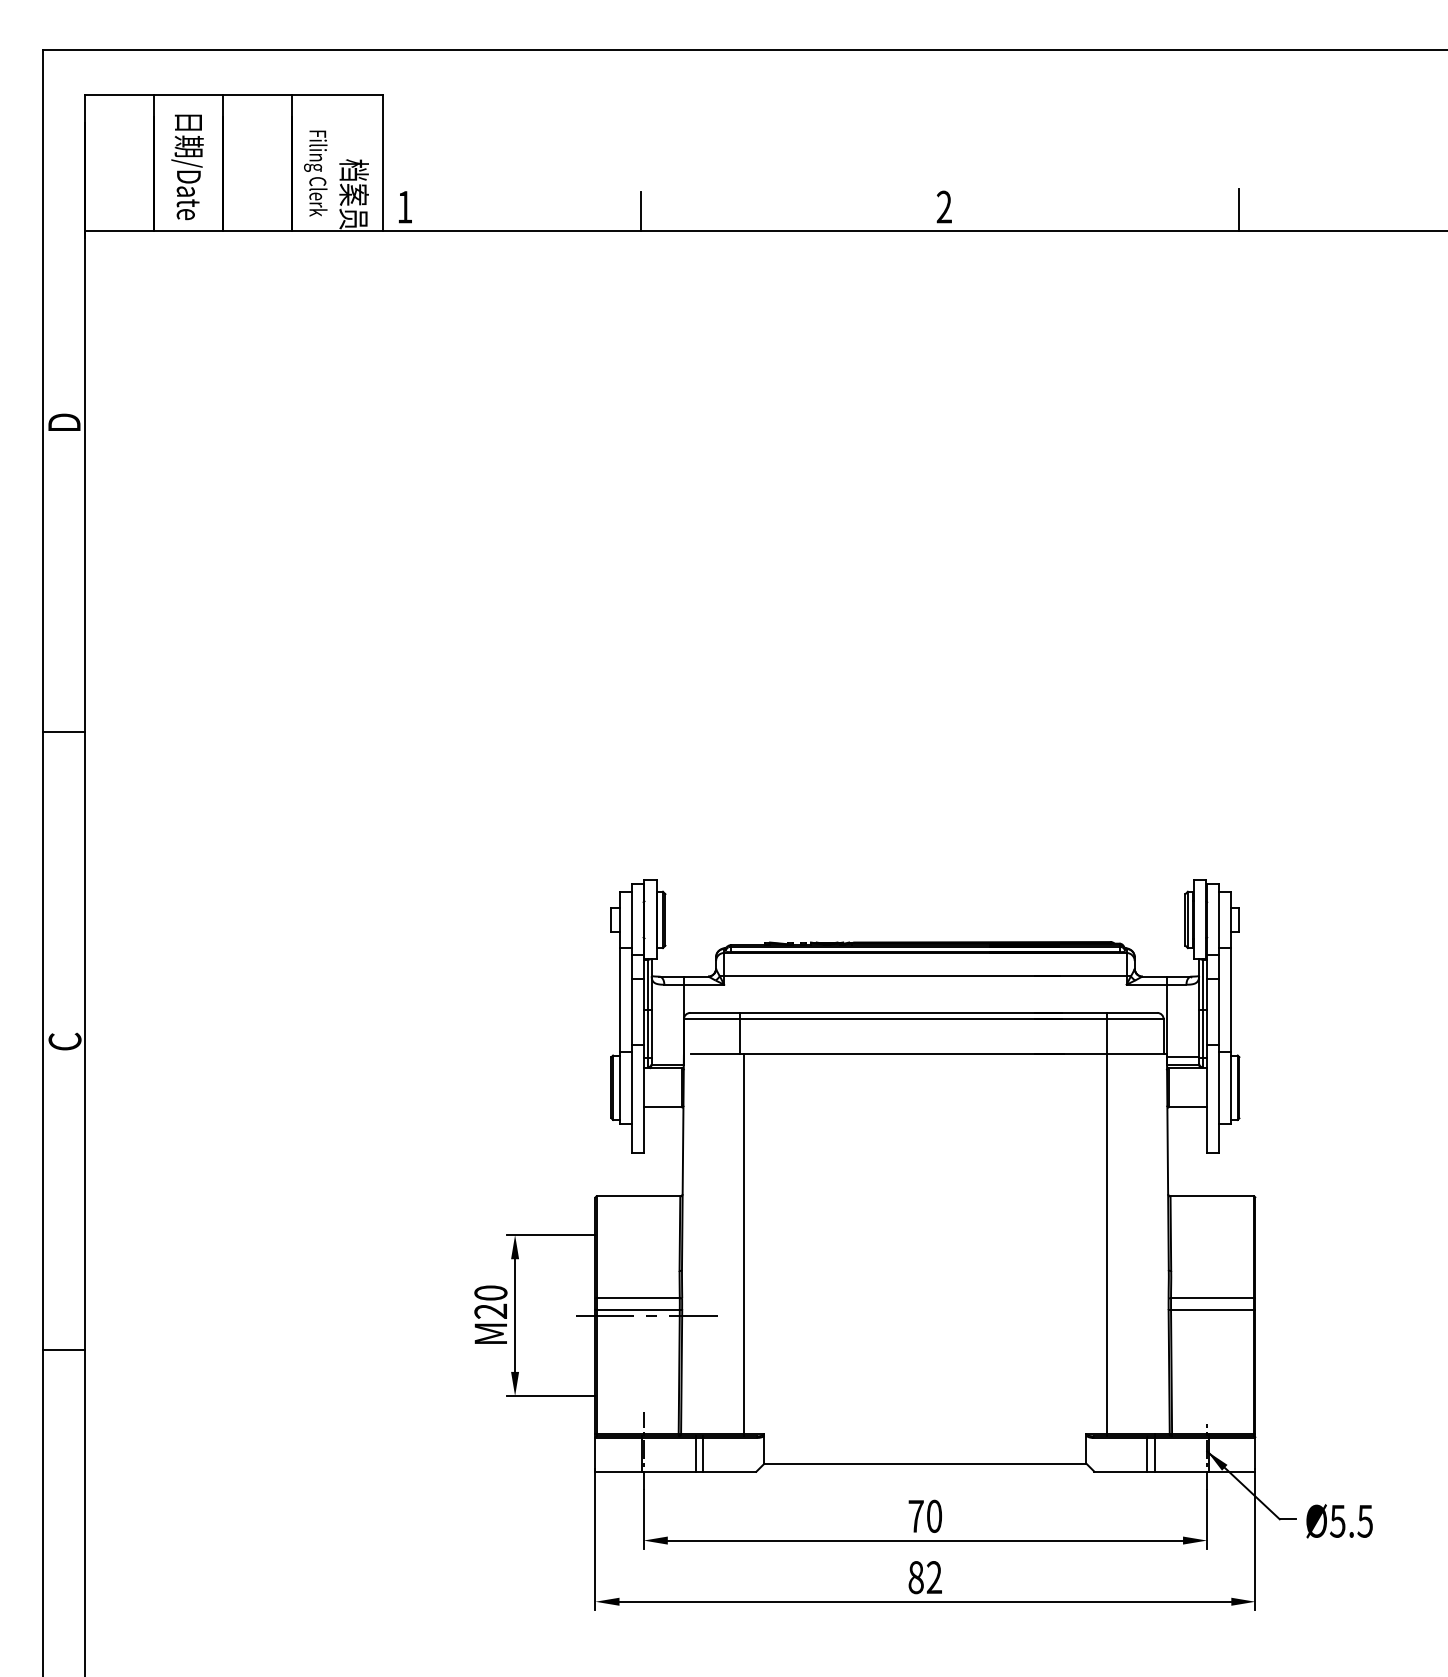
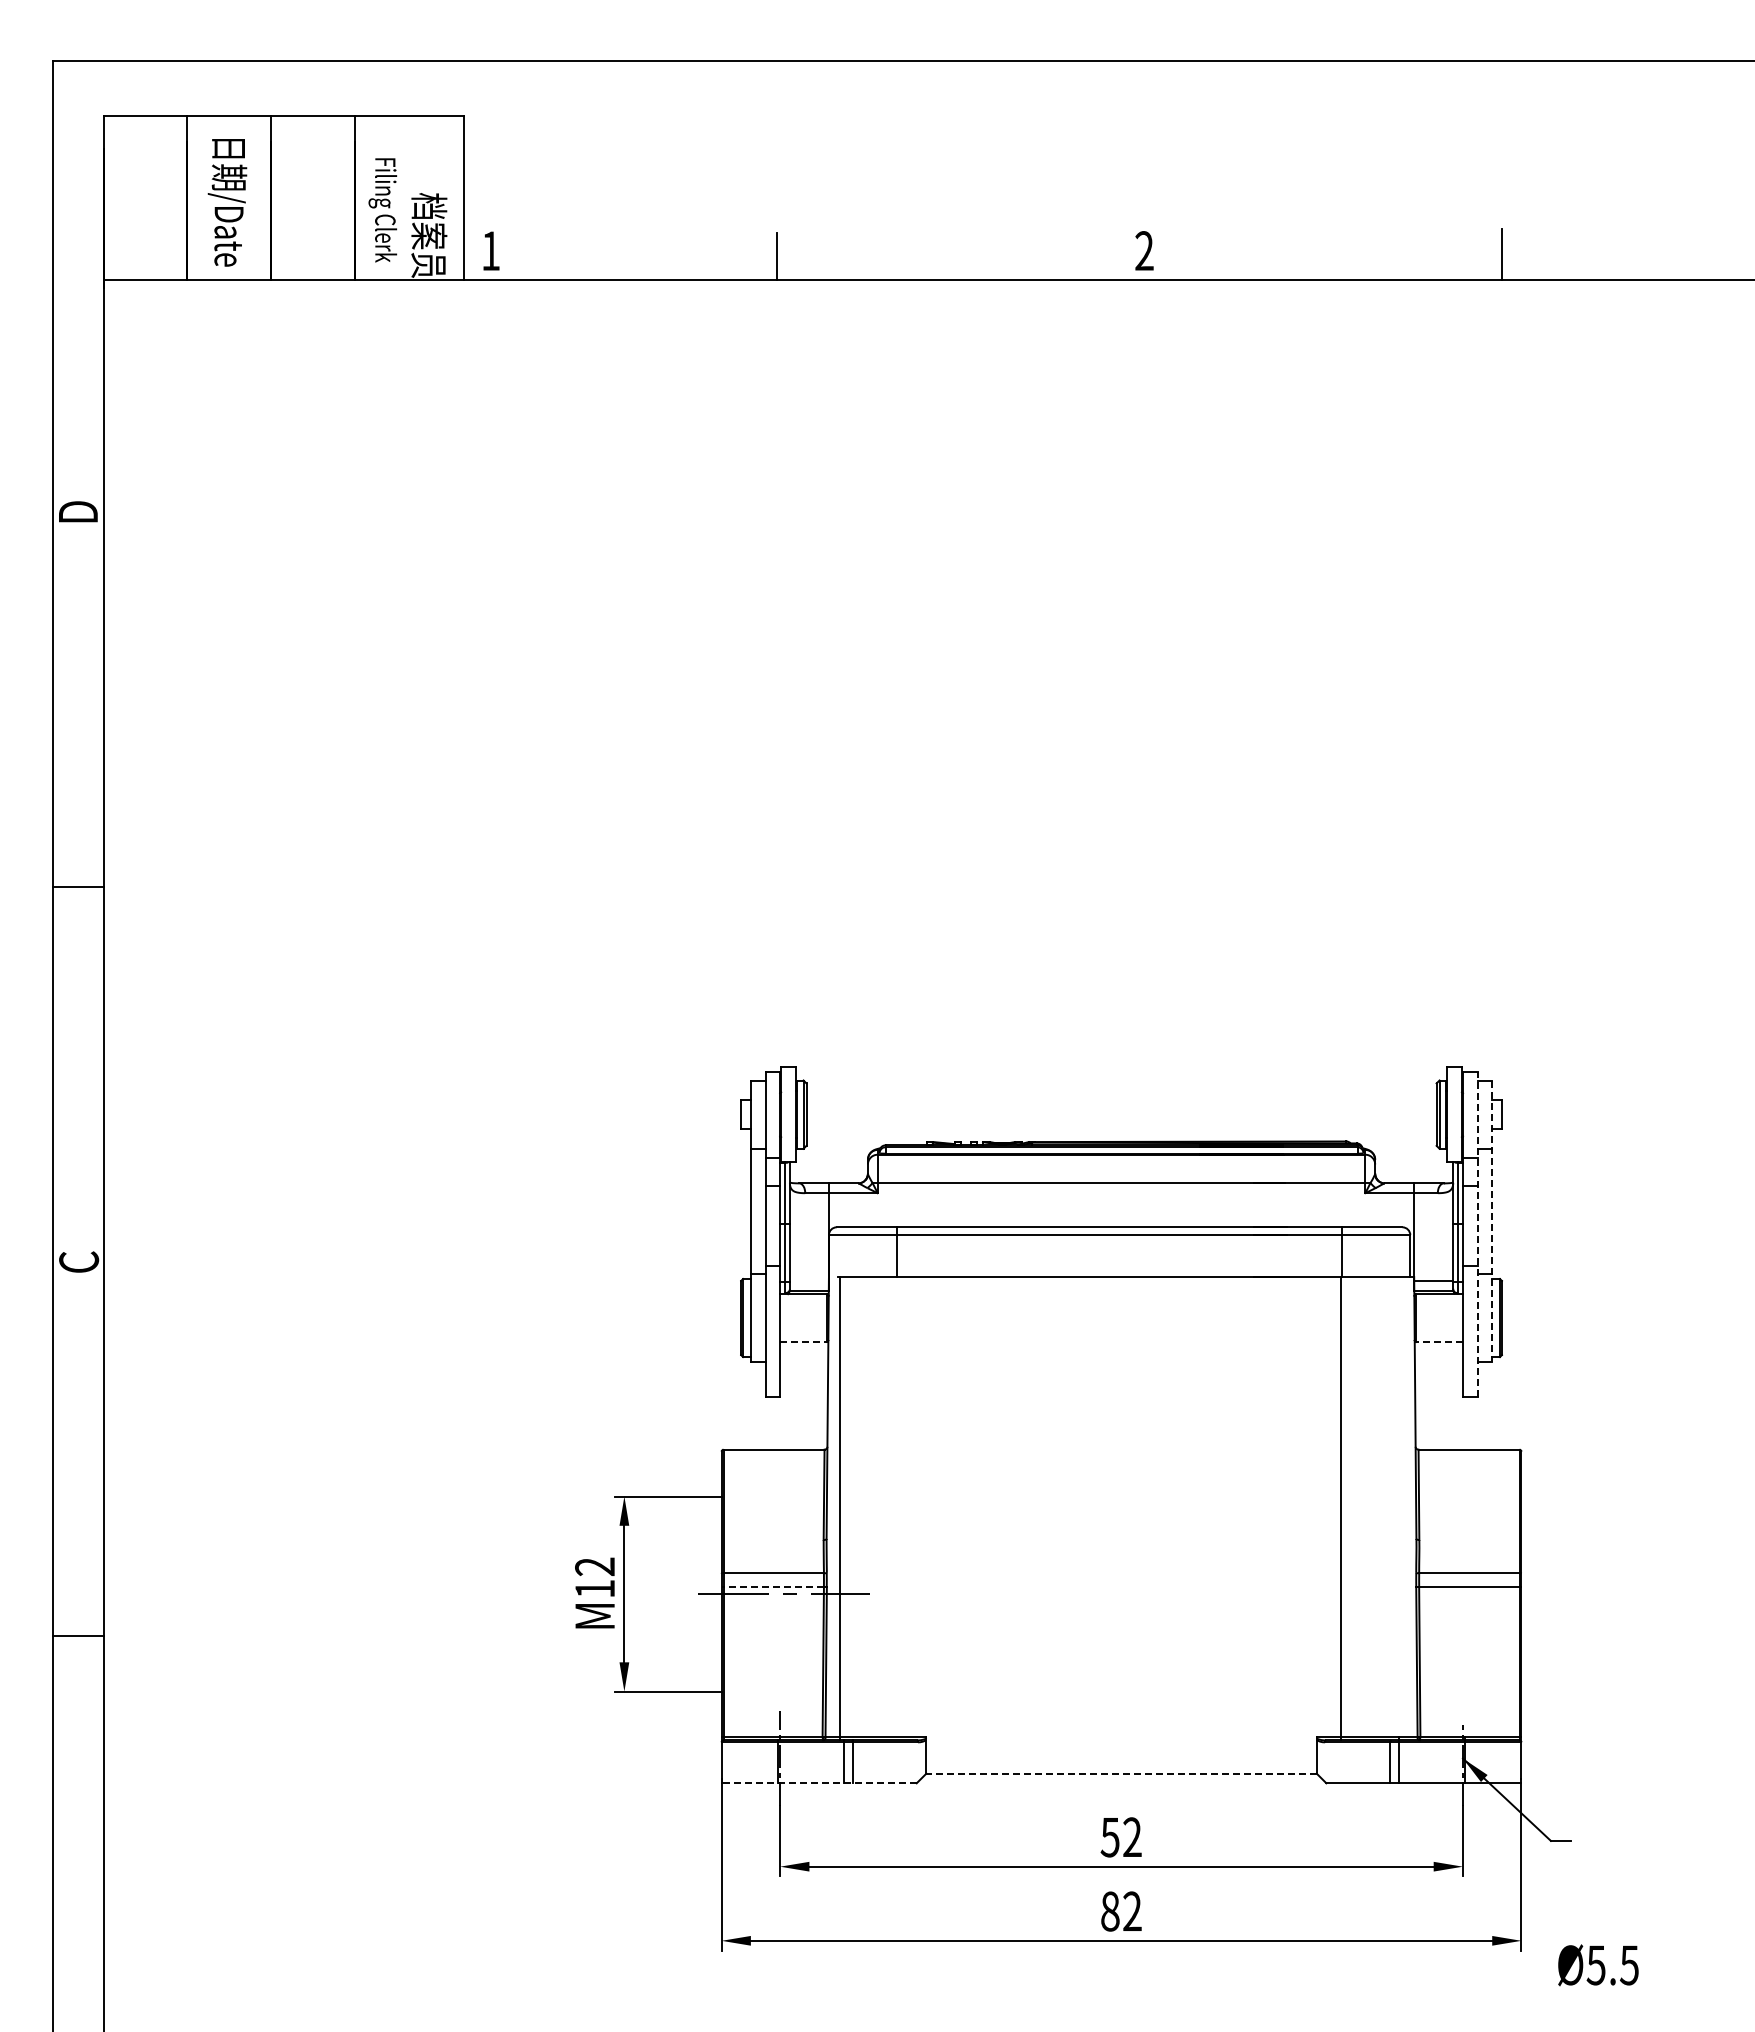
line: (1231, 1008) -> (1492, 1221), solid -> dashed
line: (1219, 1018) -> (1477, 1233), solid -> dashed
line: (663, 1107) -> (804, 1341), solid -> dashed
line: (1187, 1107) -> (1439, 1341), solid -> dashed
line: (744, 1244) -> (840, 1508), moved
text: (491, 1301) -> (595, 1577), M20 -> M12
line: (637, 1310) -> (772, 1587), solid -> dashed
line: (925, 1463) -> (1121, 1773), solid -> dashed
line: (676, 1471) -> (819, 1783), solid -> dashed
text: (924, 1516) -> (1120, 1837), 70 -> 52
text: (1339, 1521) -> (1598, 1965), moved

